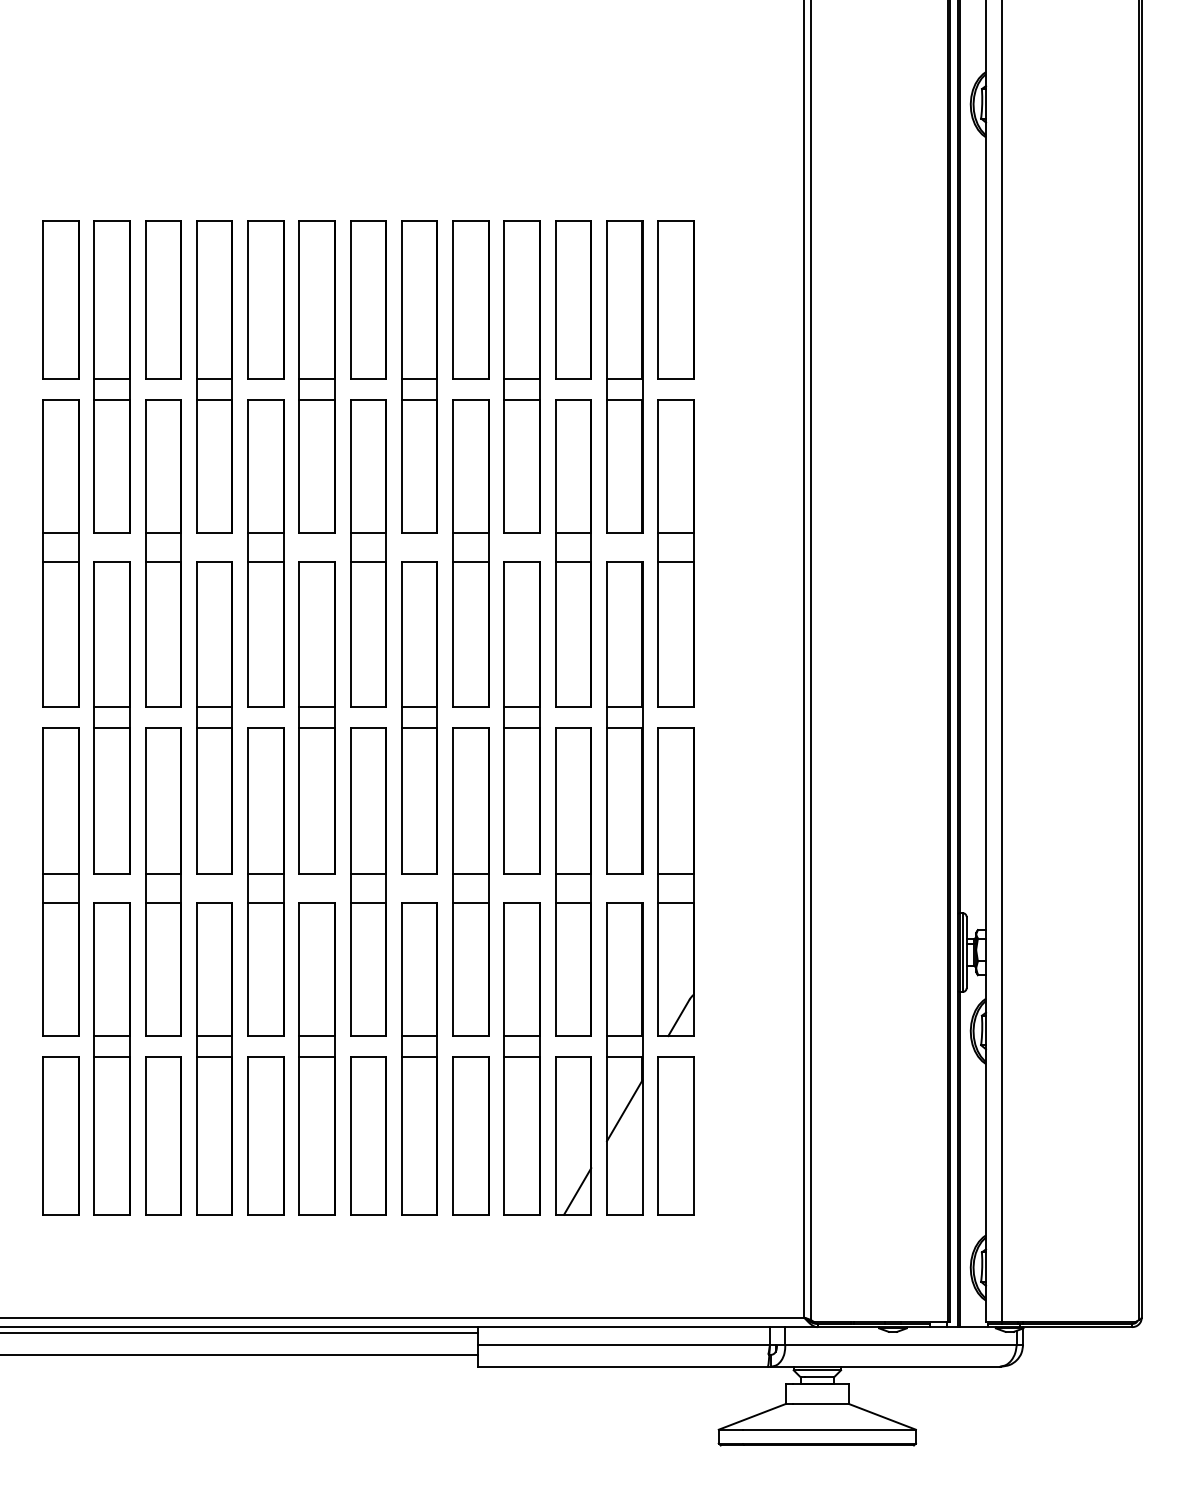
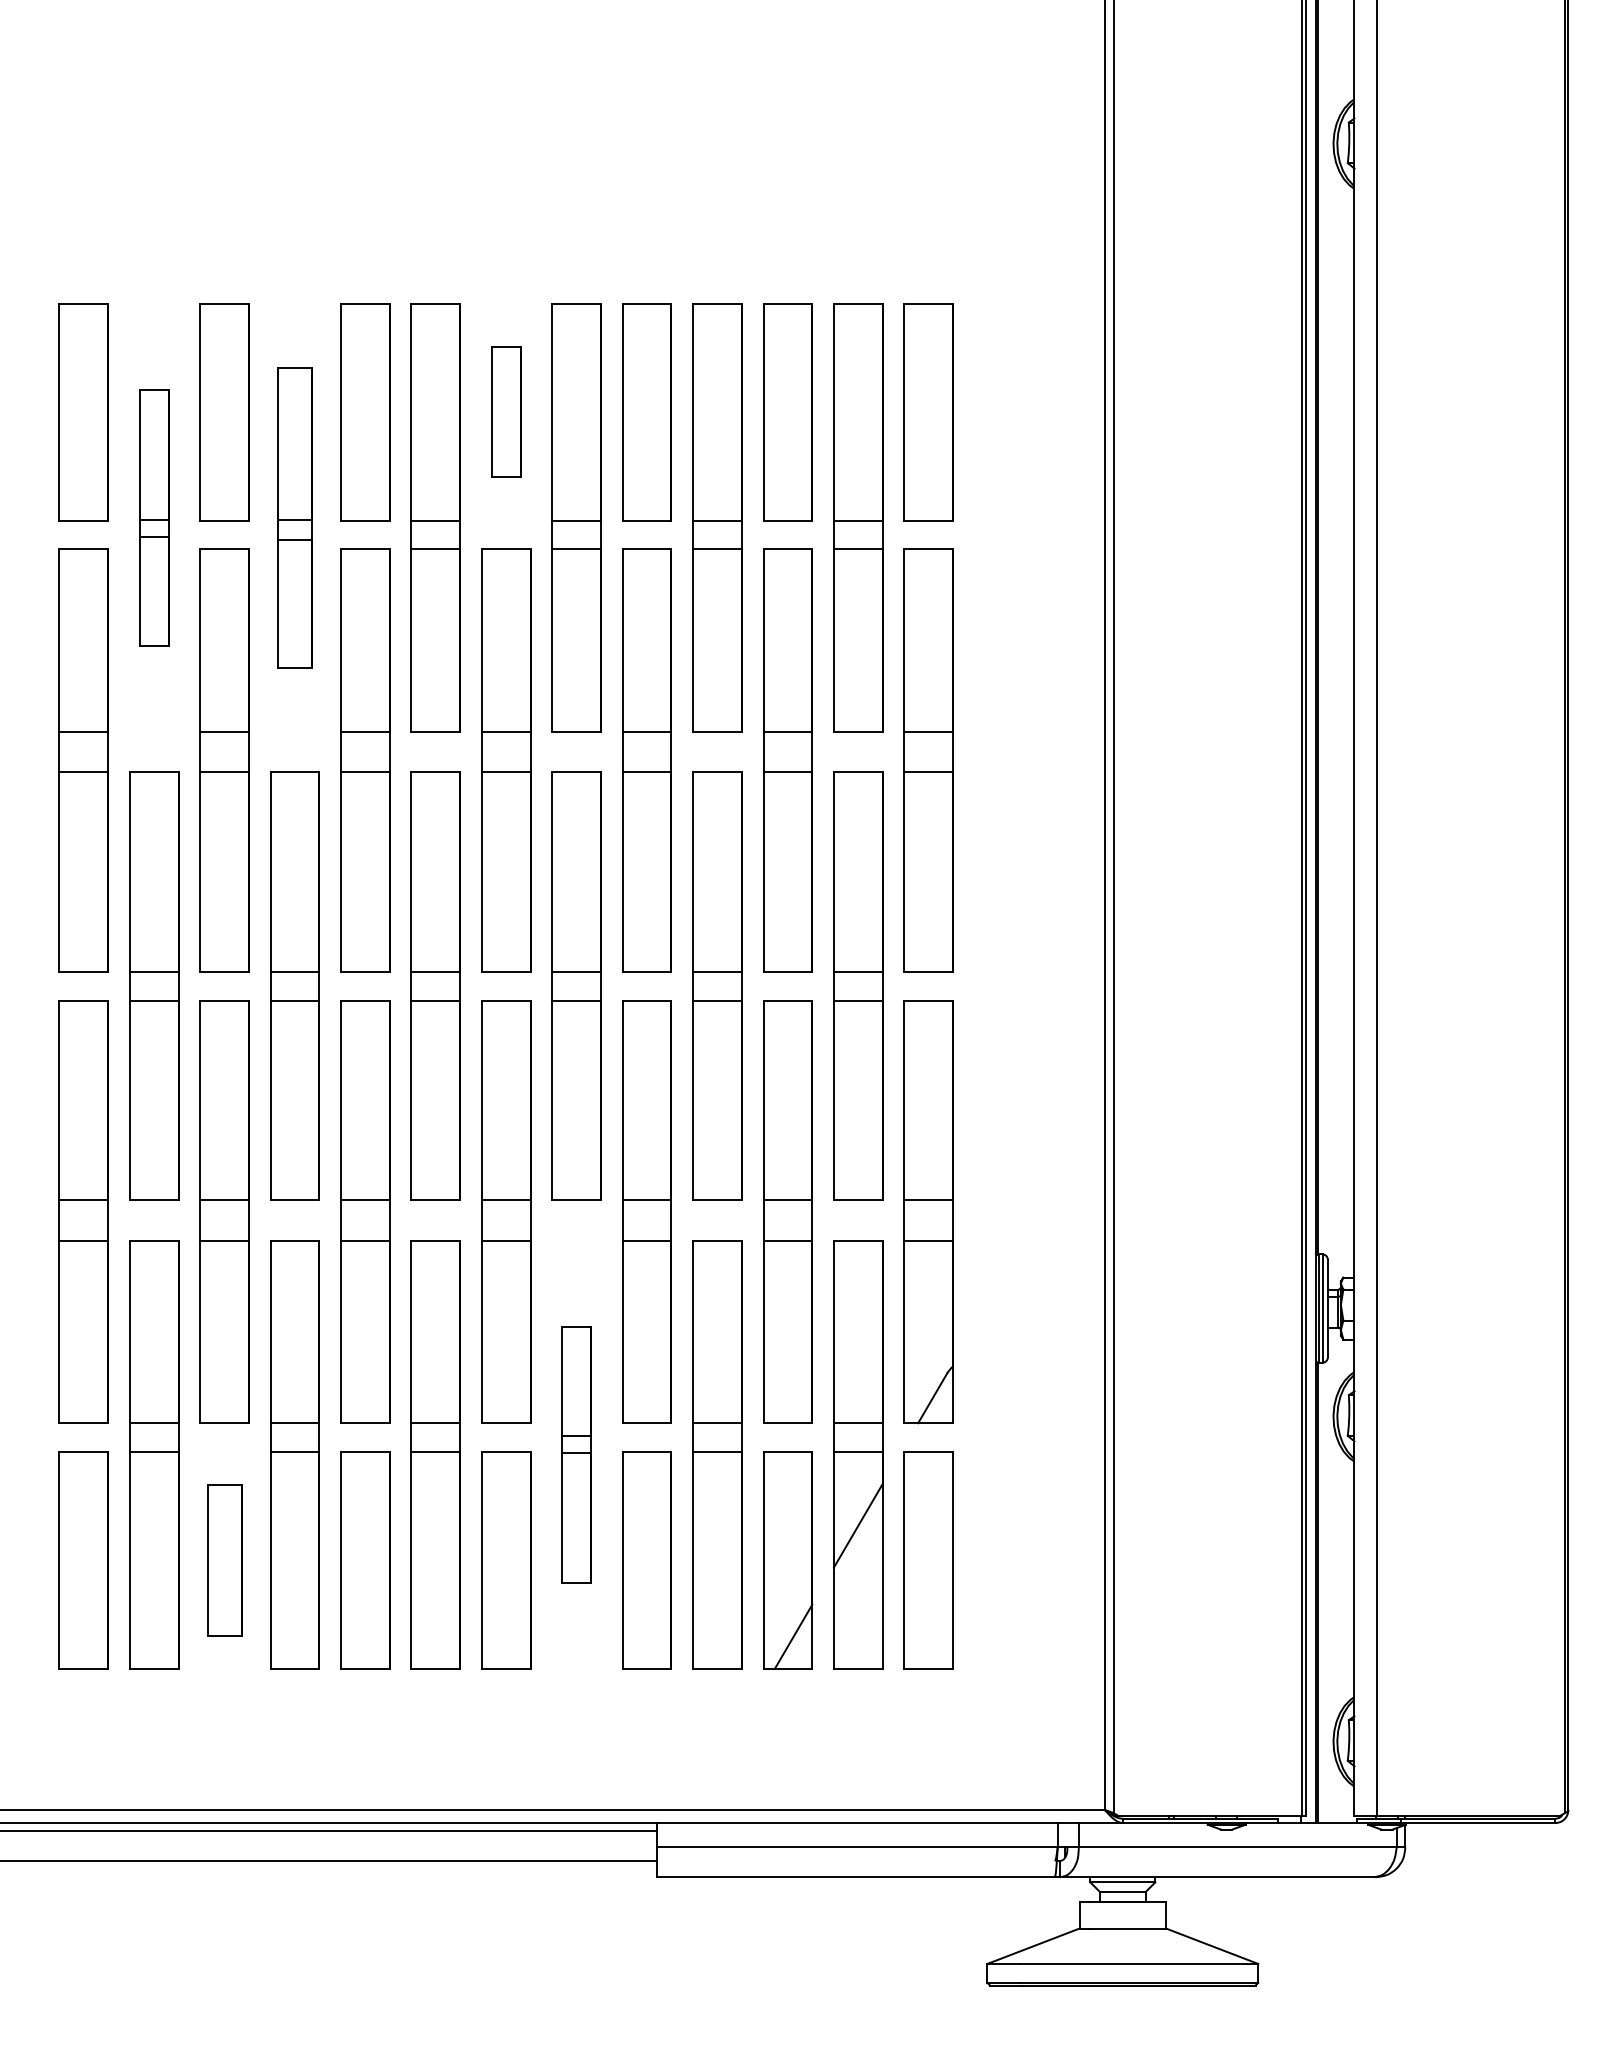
part: (368, 300) -> (506, 412), size x0.6
part: (112, 376) -> (154, 517), size x0.6
part: (214, 376) -> (294, 517), size x0.7
part: (419, 1058) -> (576, 1454), size x0.6
part: (163, 1135) -> (224, 1560), size x0.7

